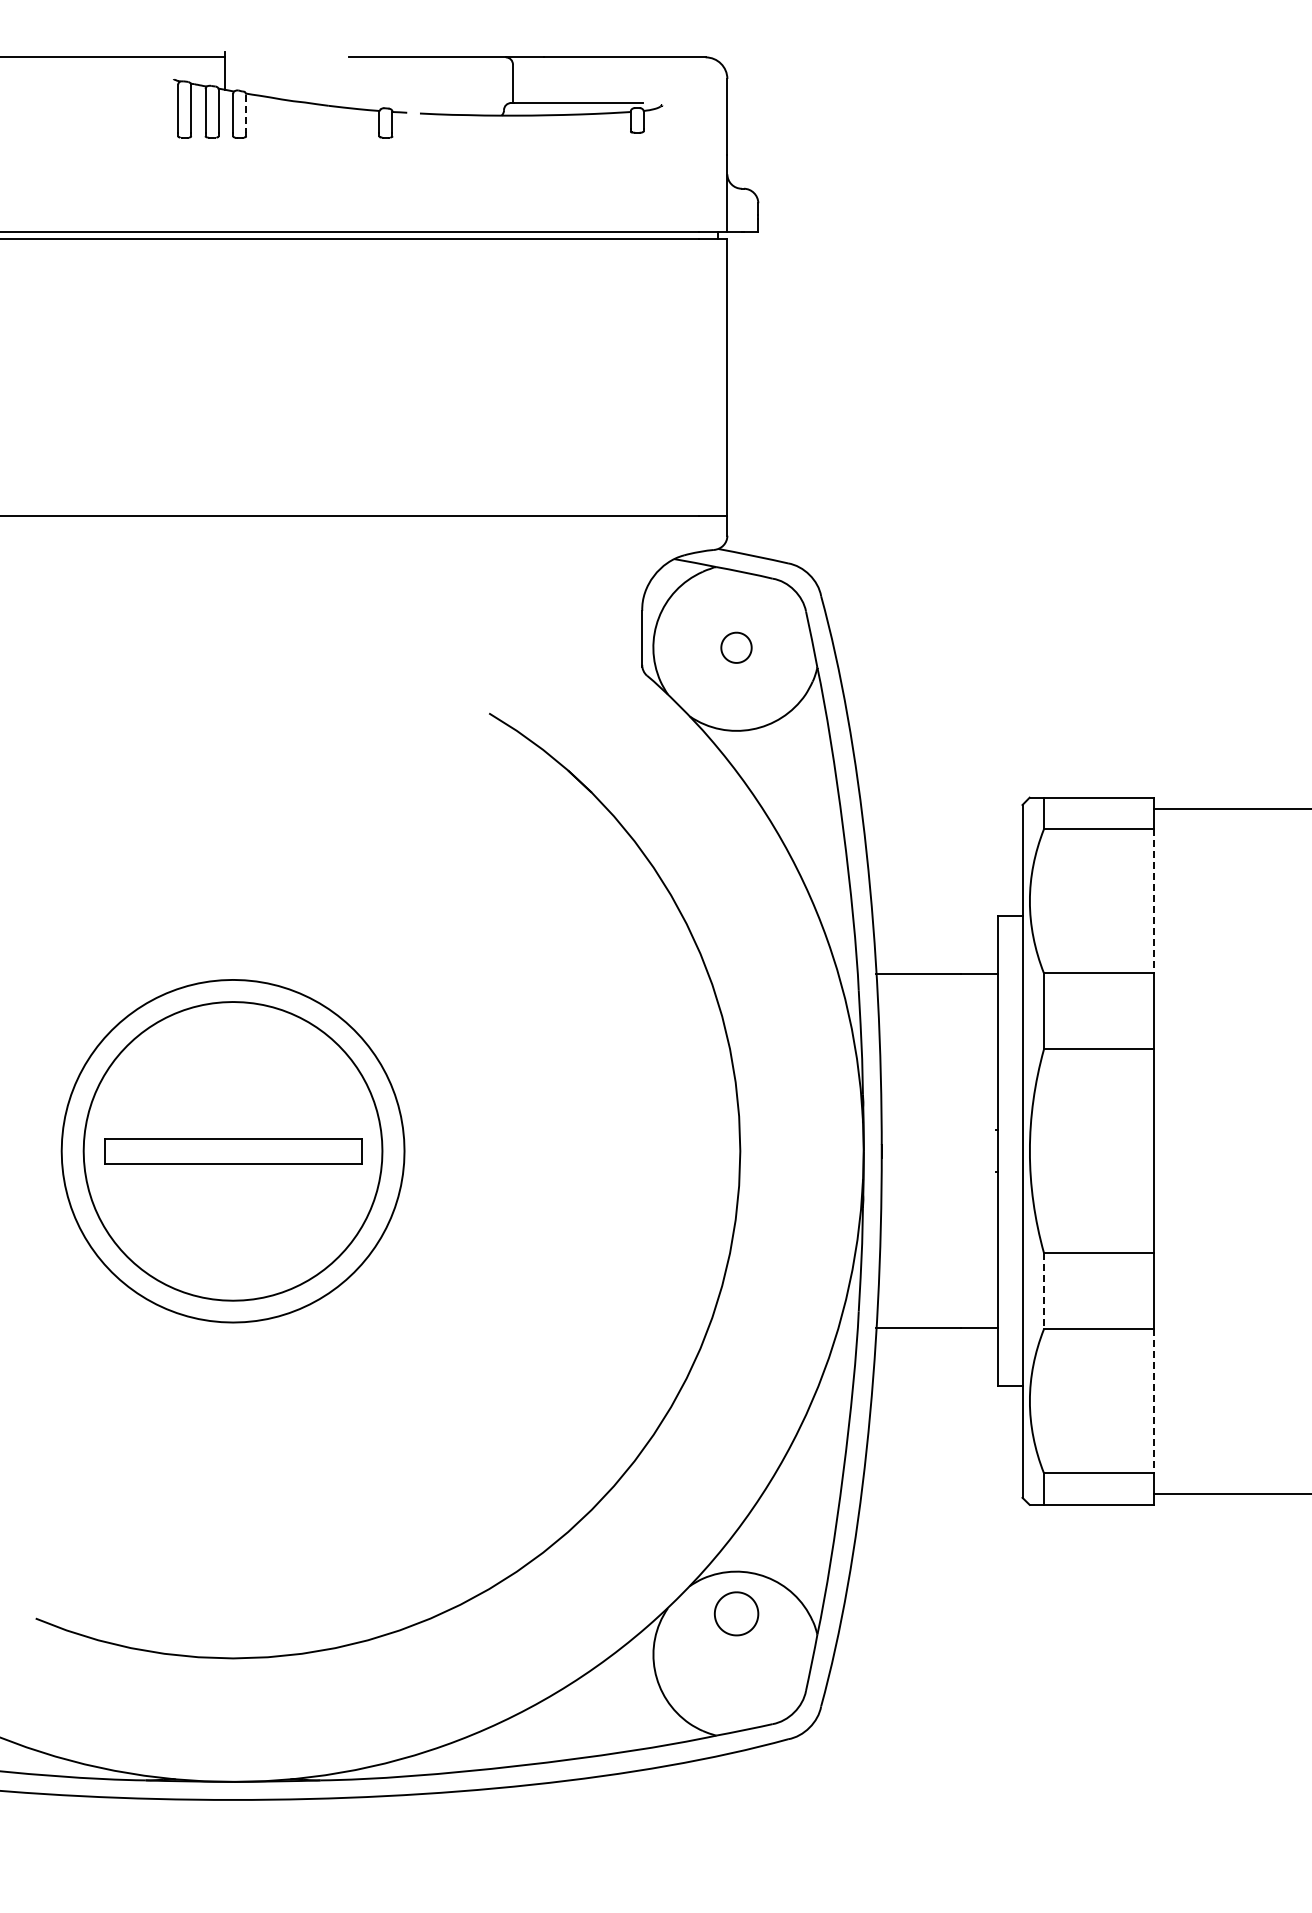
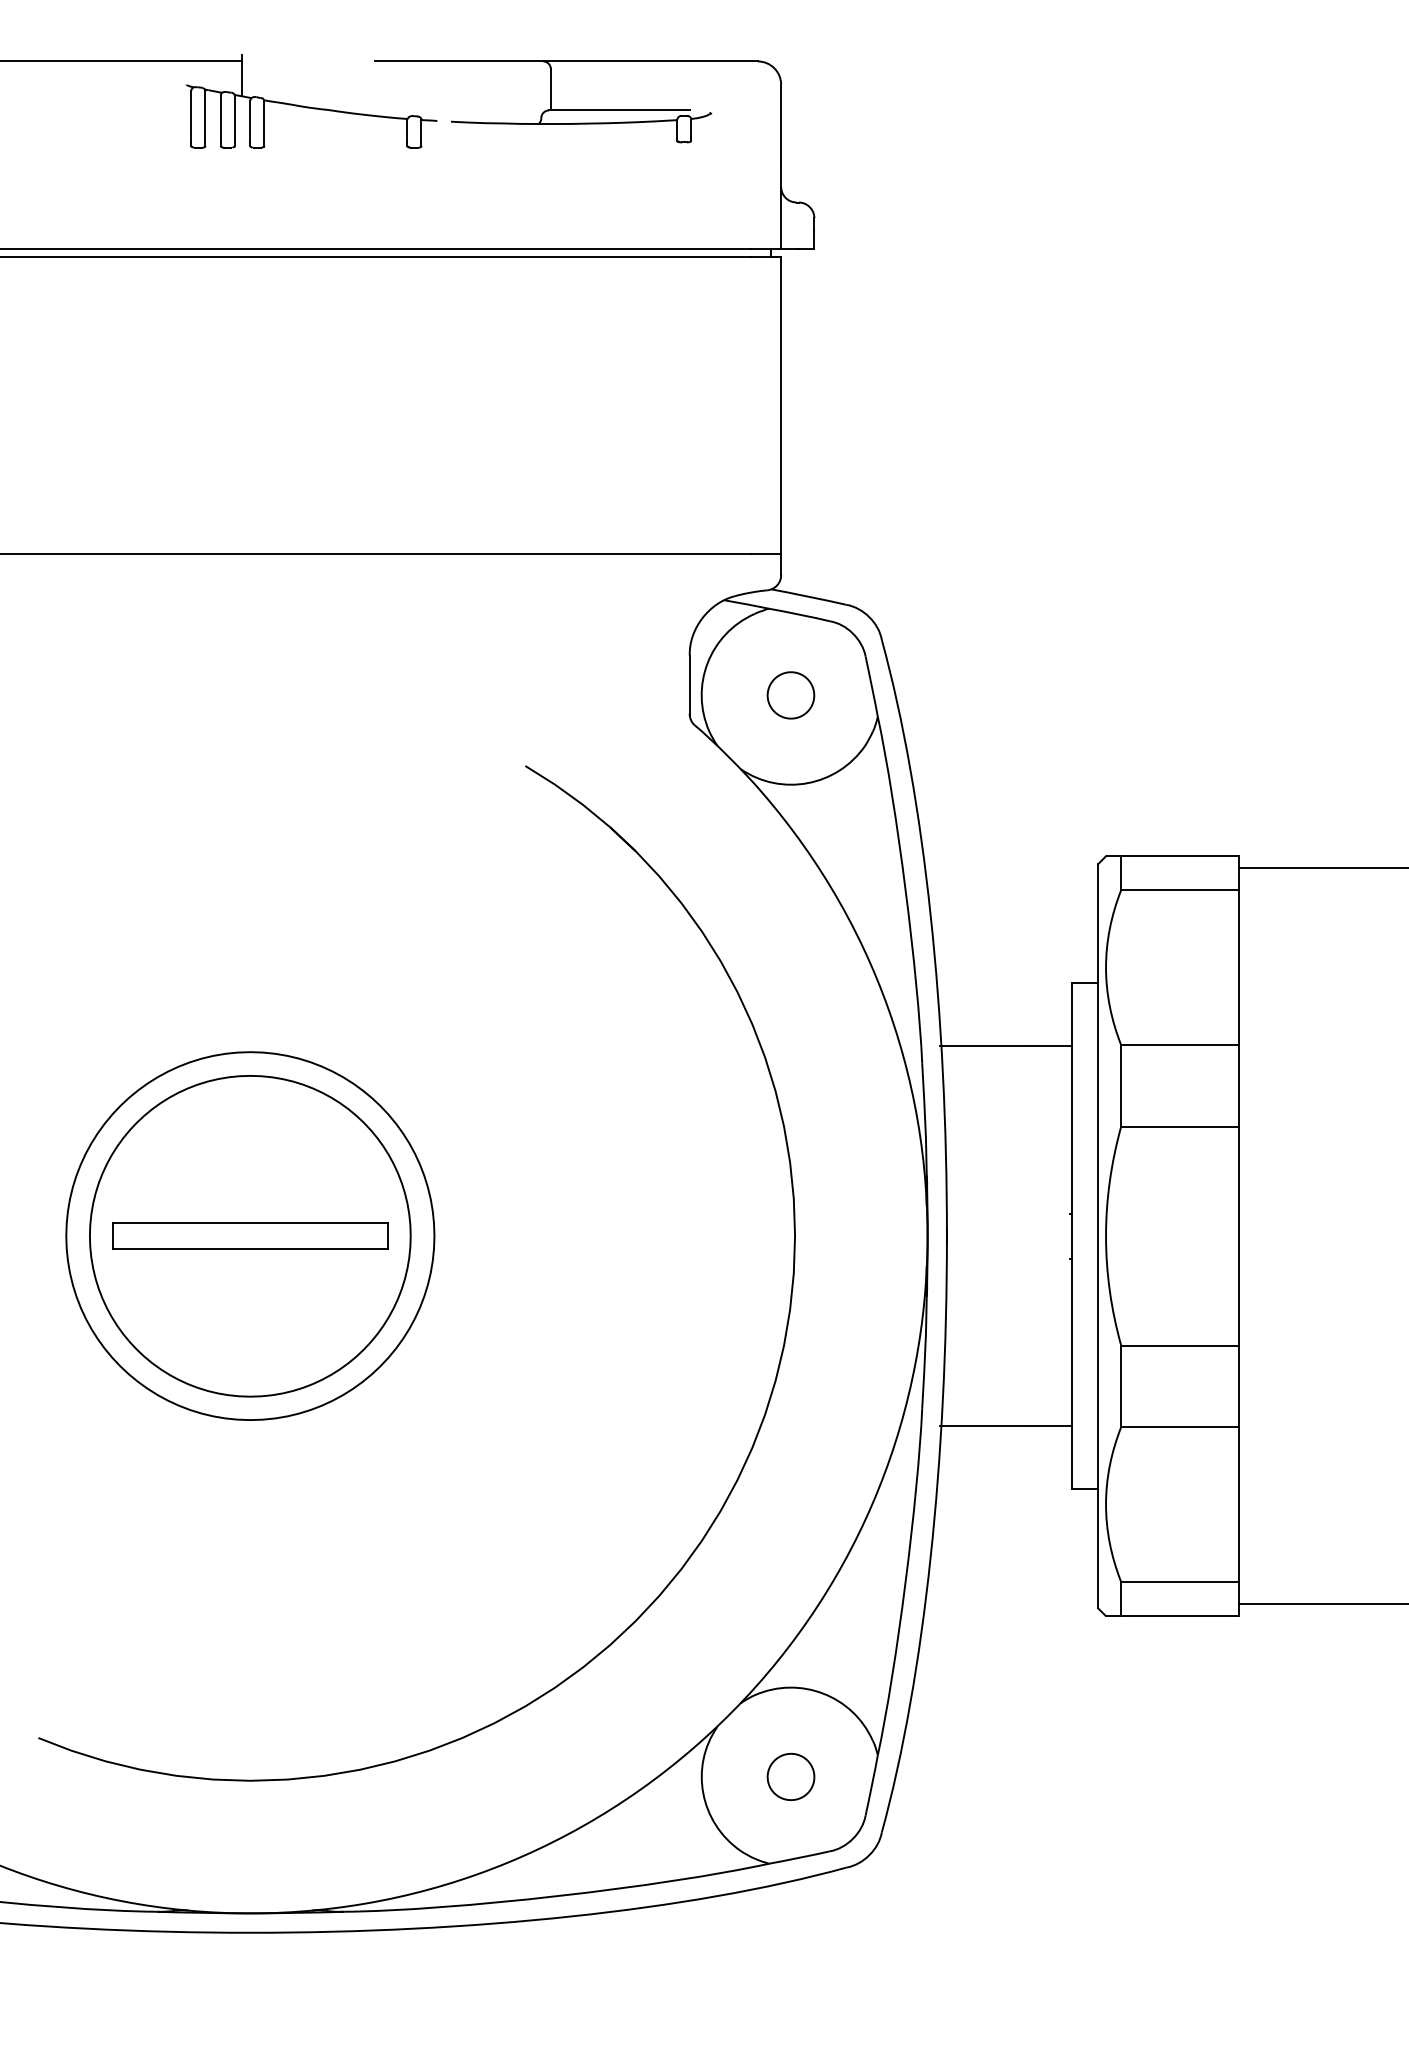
line: (246, 114) -> (264, 122), dashed -> solid
part: (736, 647) -> (790, 695), size x1.43
line: (1153, 901) -> (1238, 967), dashed -> solid
line: (1044, 1291) -> (1121, 1386), dashed -> solid
line: (1153, 1401) -> (1238, 1504), dashed -> solid
part: (736, 1613) -> (790, 1776), moved

